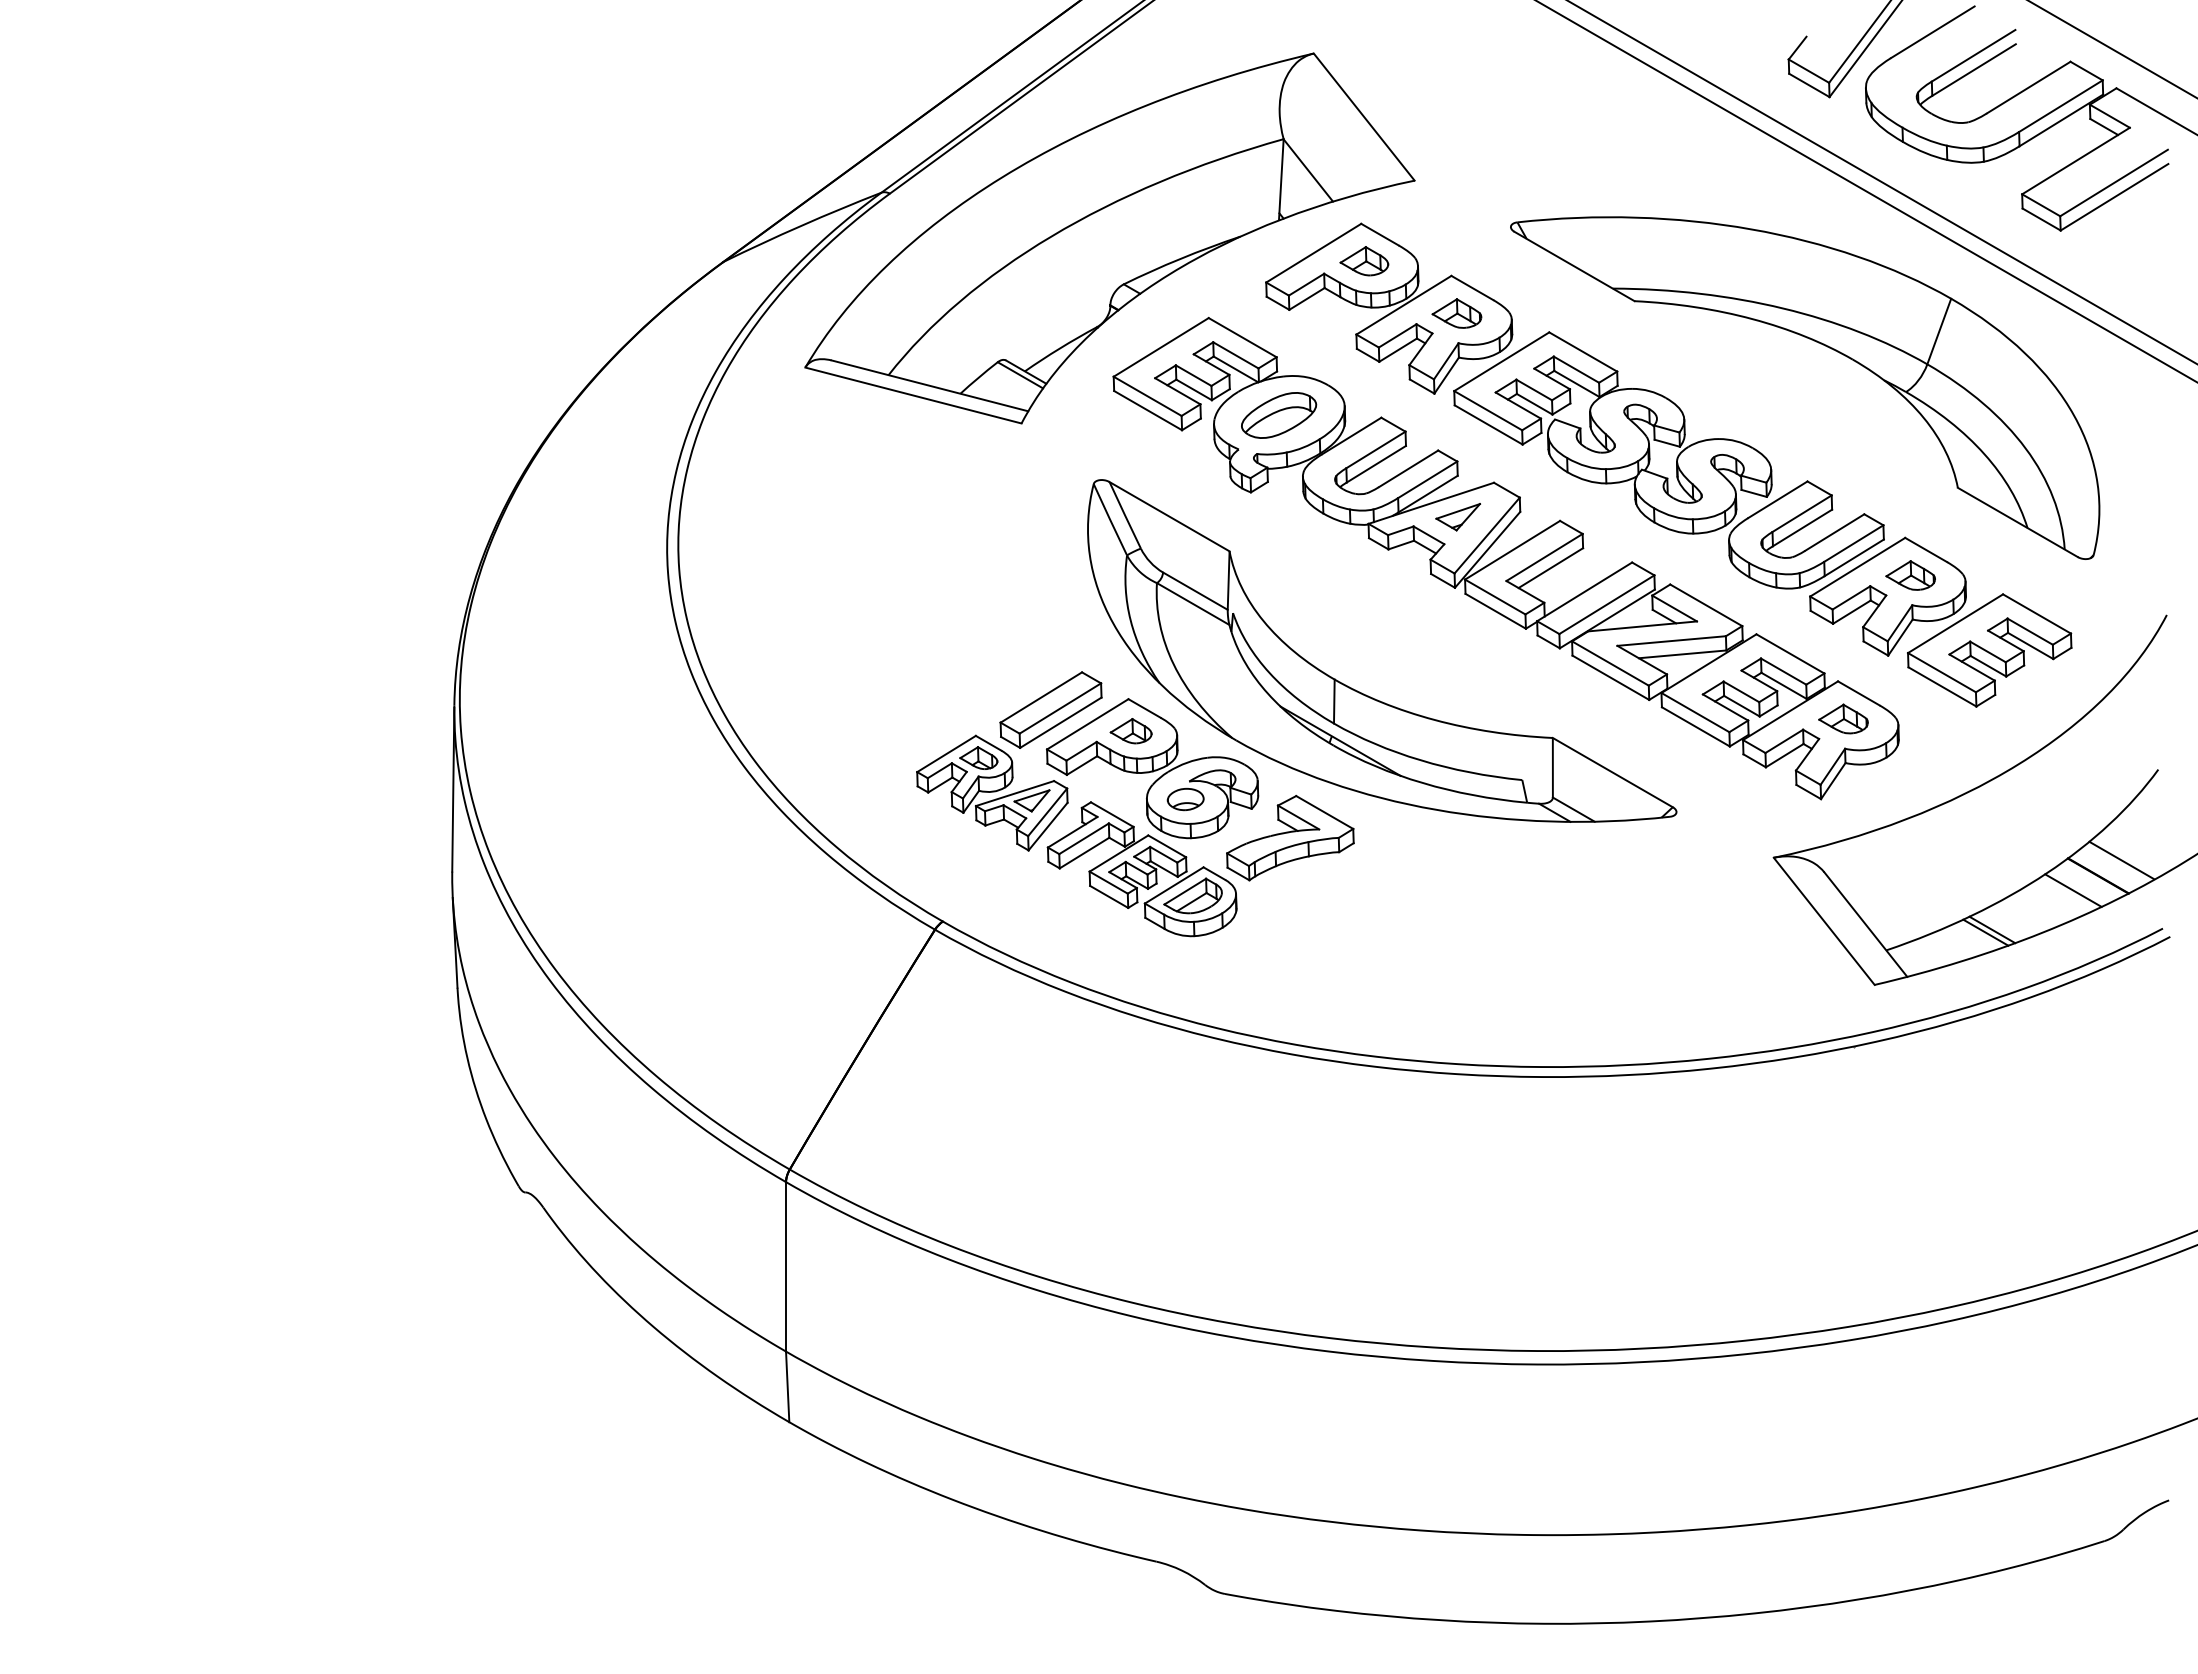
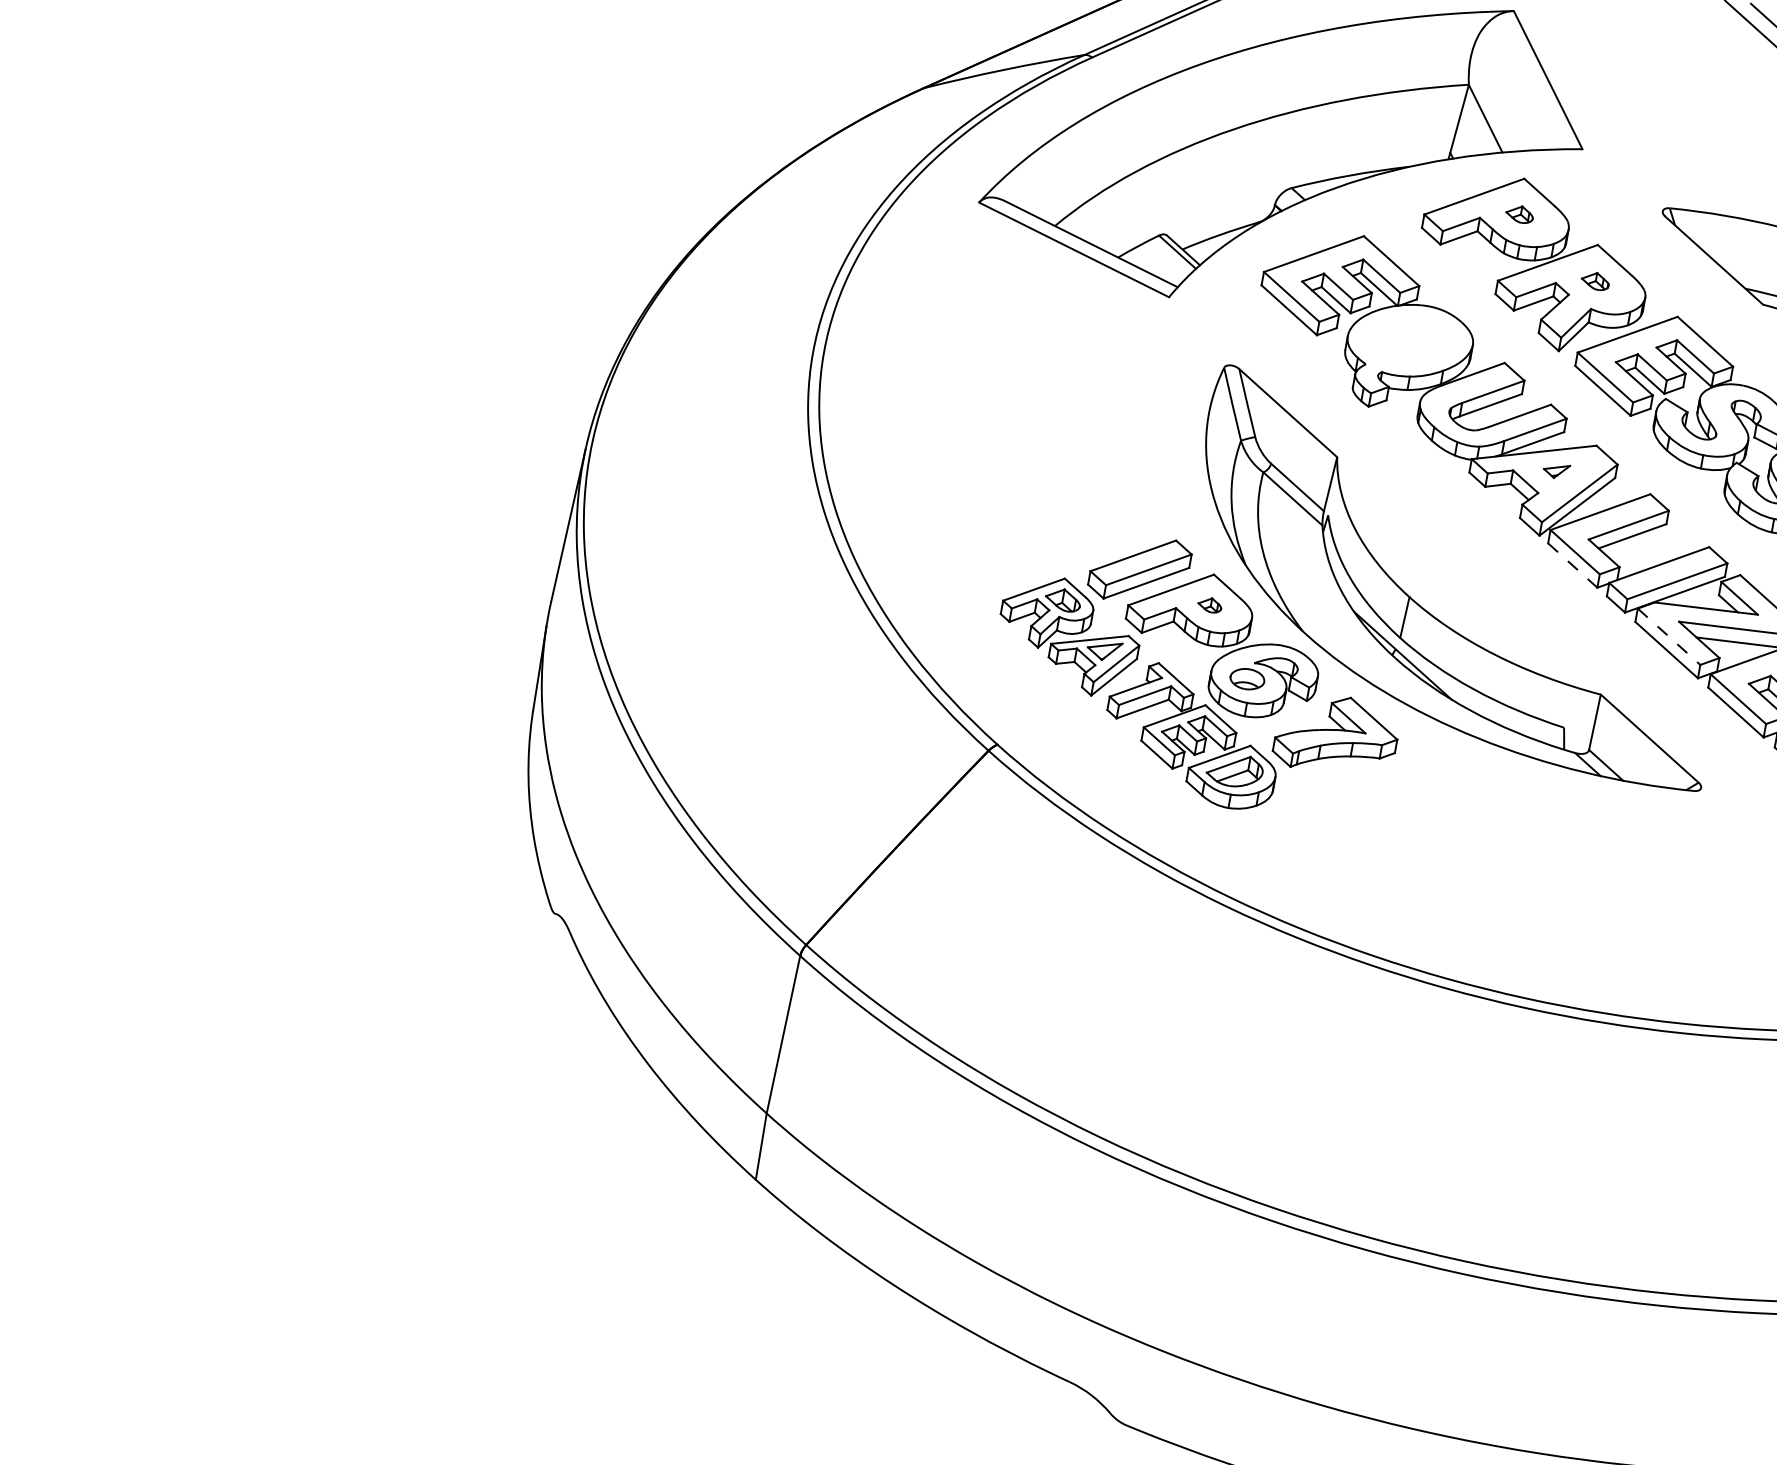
part: (1364, 261) -> (1519, 214), size x0.6
part: (1456, 313) -> (1595, 280), size x0.6
part: (1279, 415) -> (1410, 340), removed
part: (1457, 517) -> (1555, 470), size x0.6
line: (1495, 611) -> (1572, 565), solid -> dashed
line: (1610, 663) -> (1669, 636), solid -> dashed
part: (1130, 731) -> (1209, 605), size x0.6

